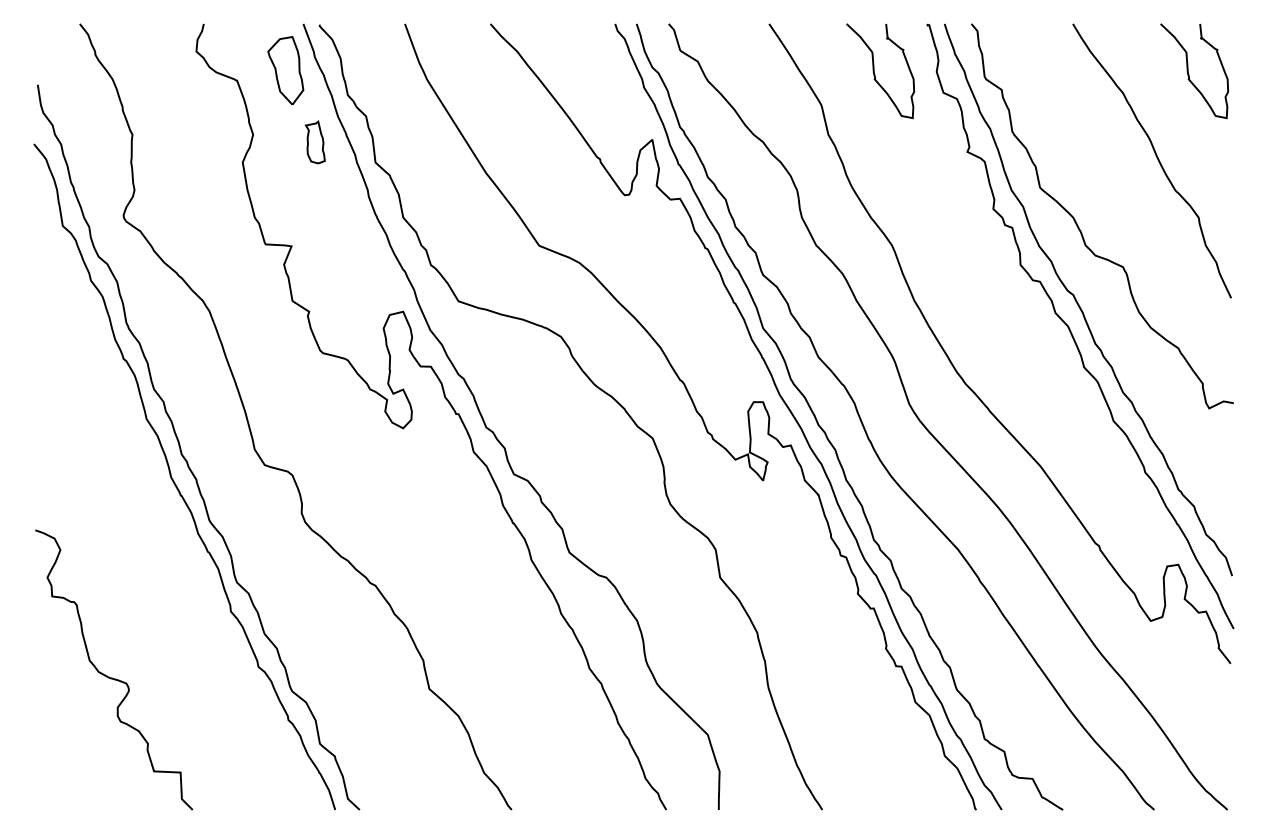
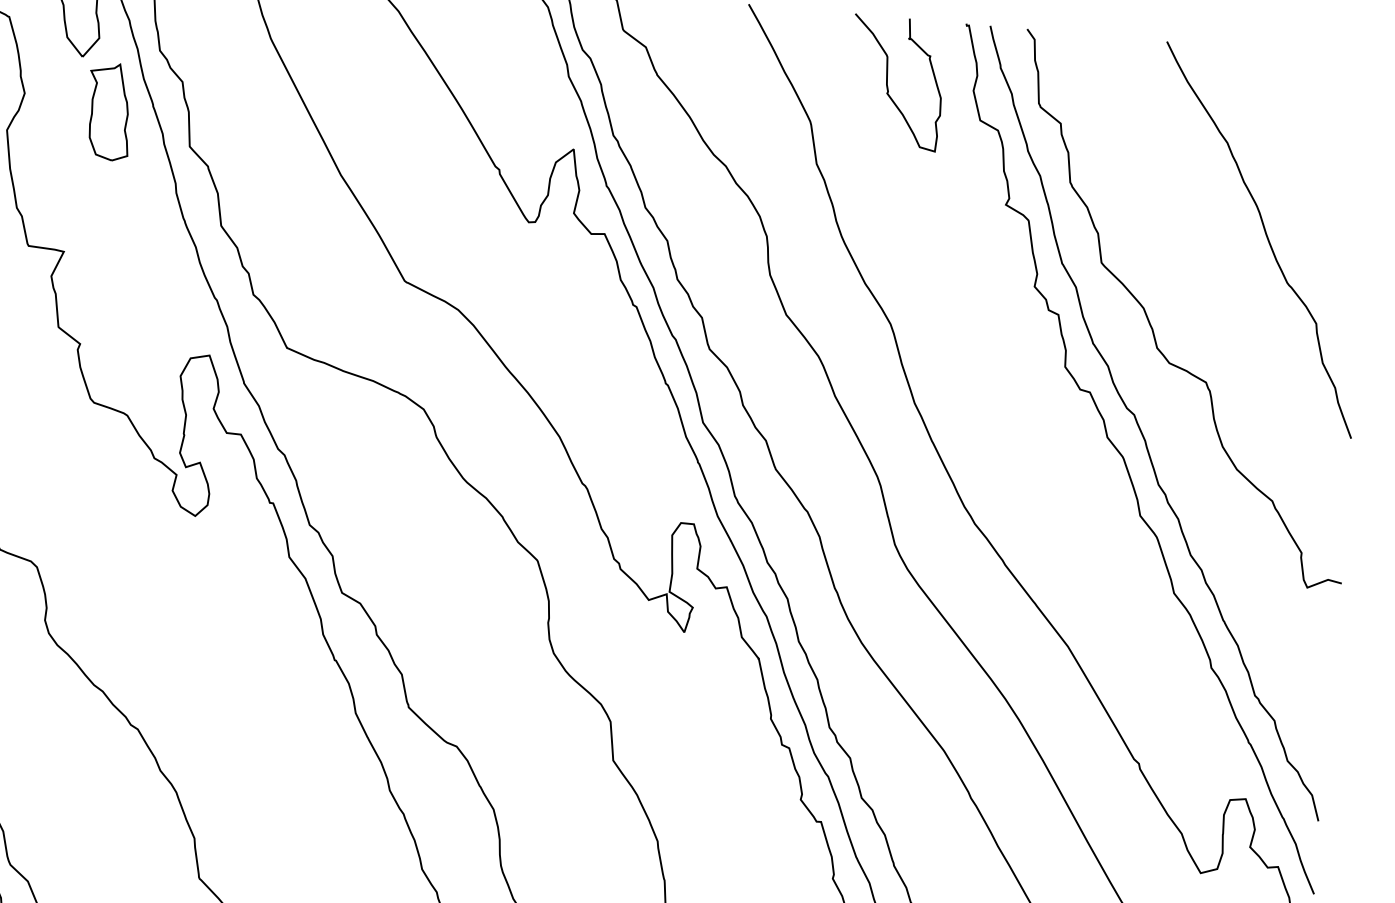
curve: (1189, 74) -> (1321, 125), removed
part: (315, 142) -> (109, 111), size x1.67

